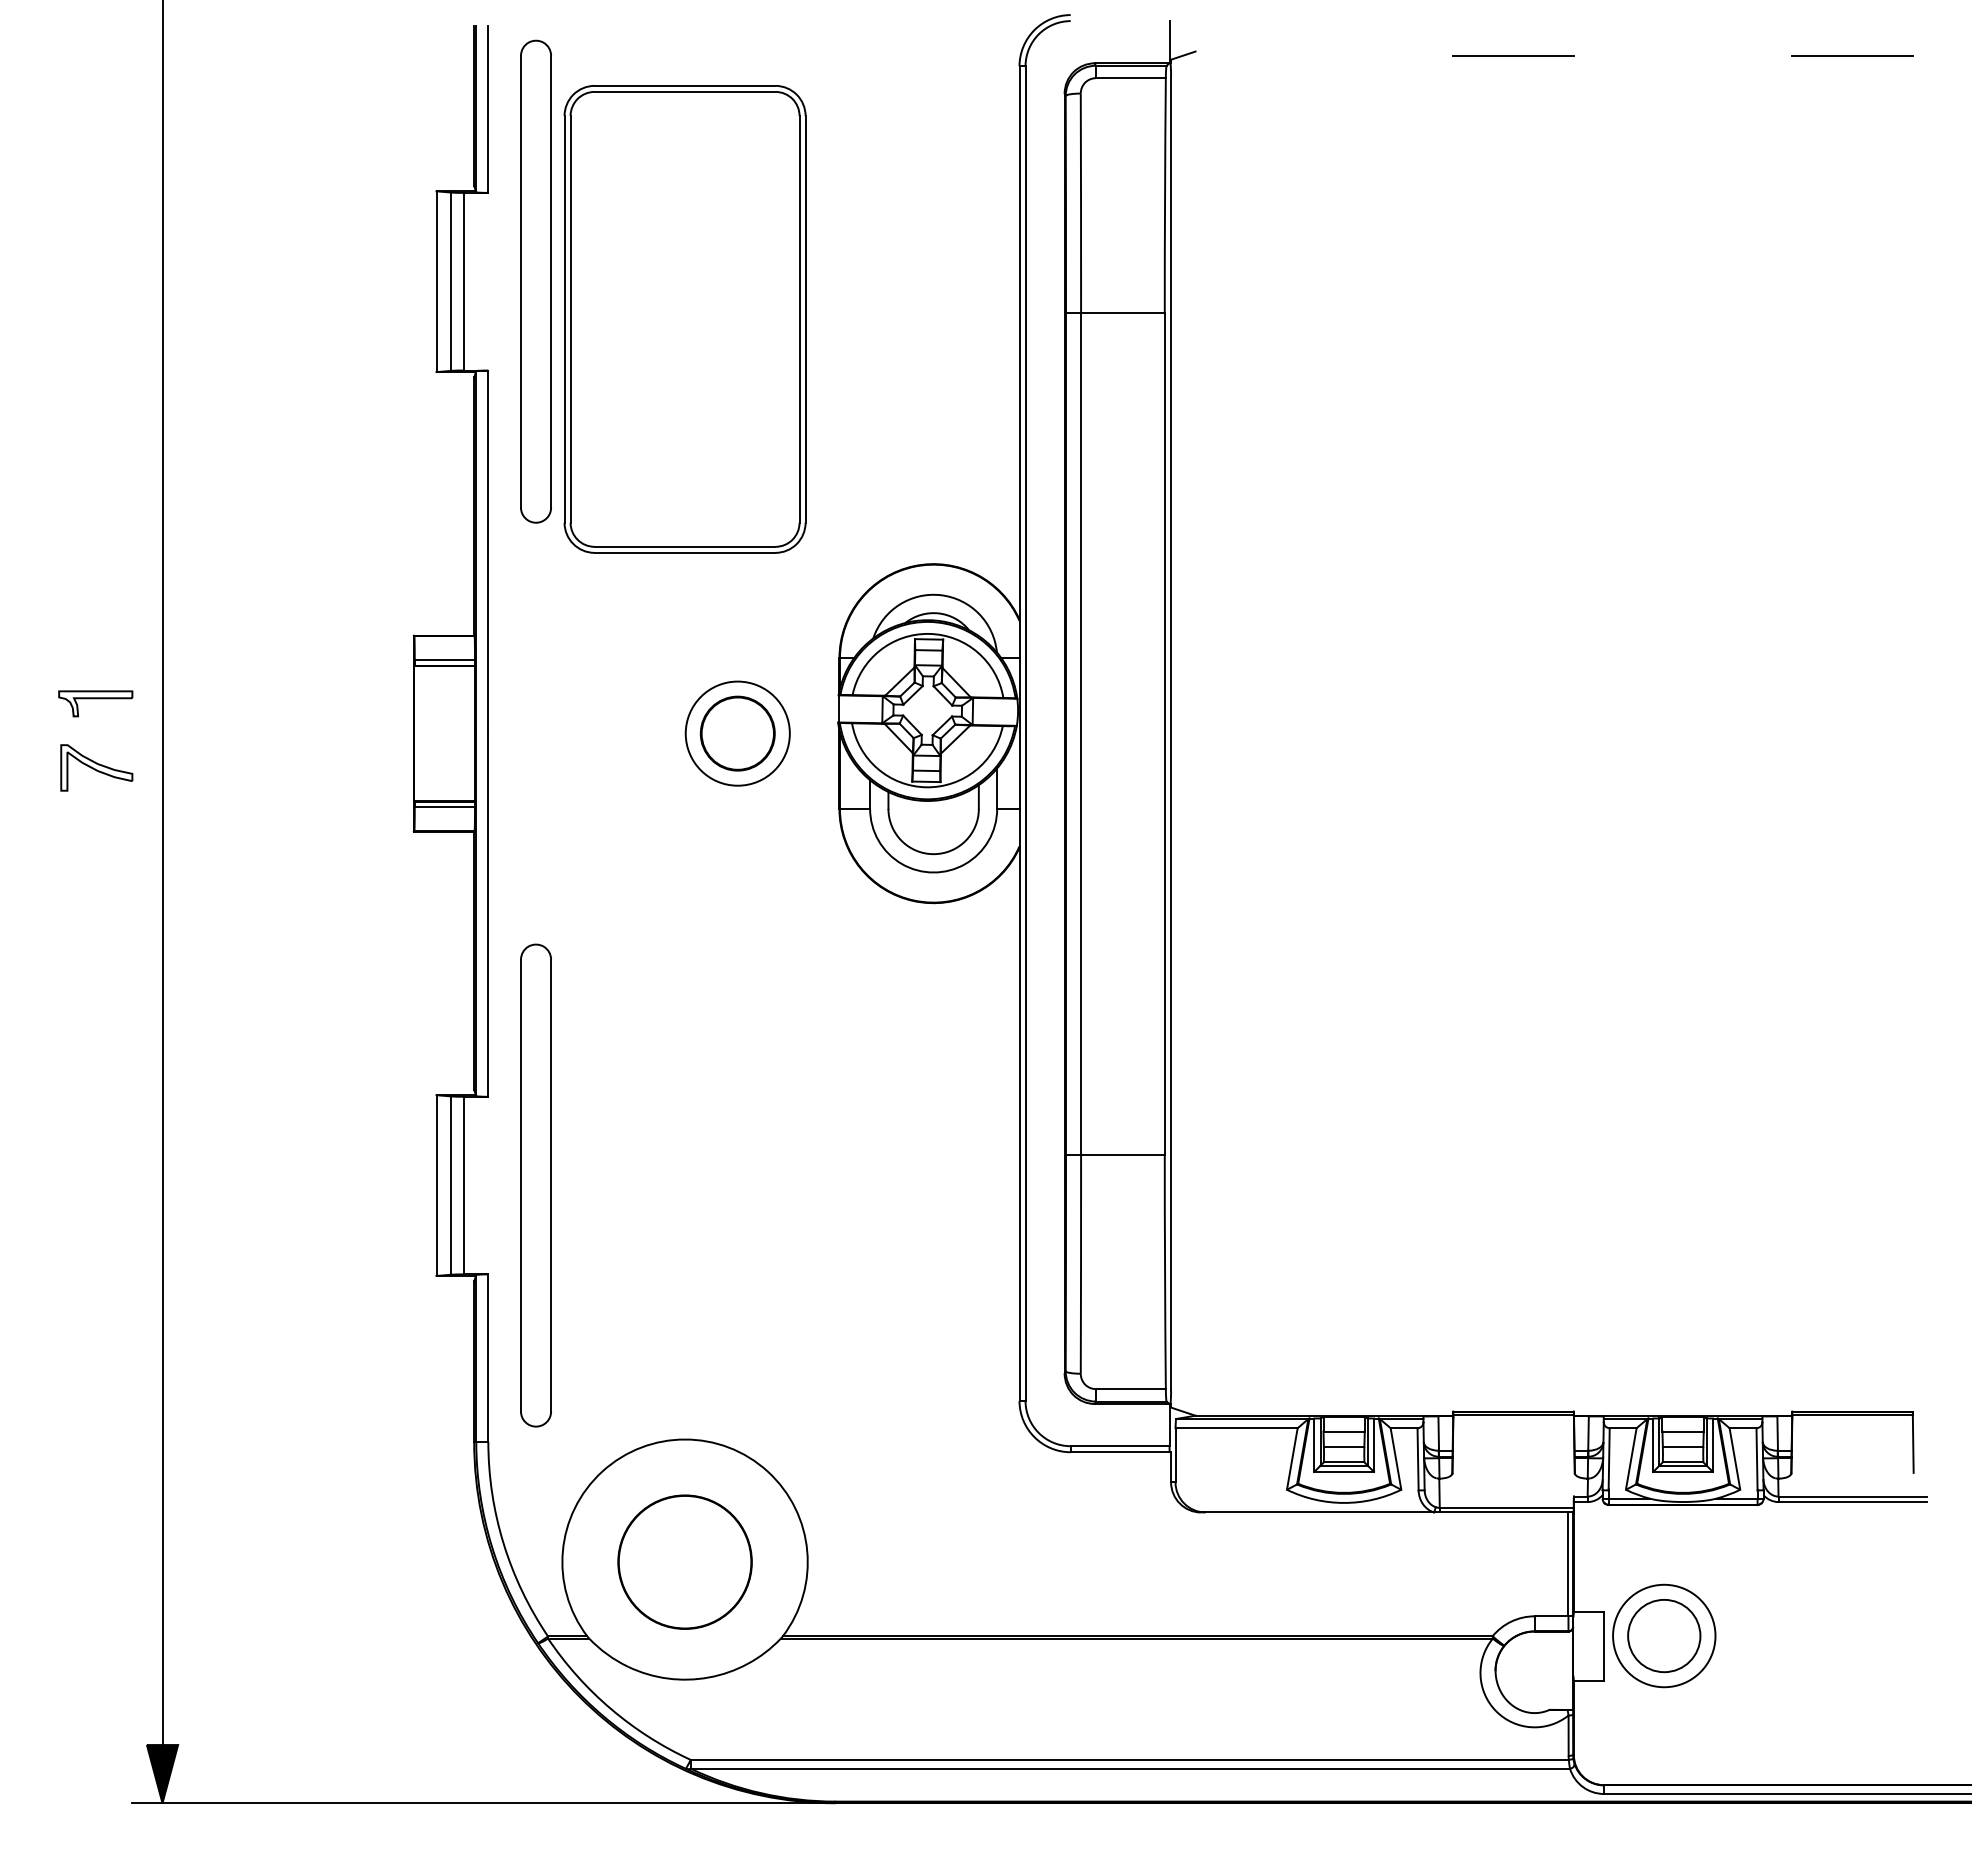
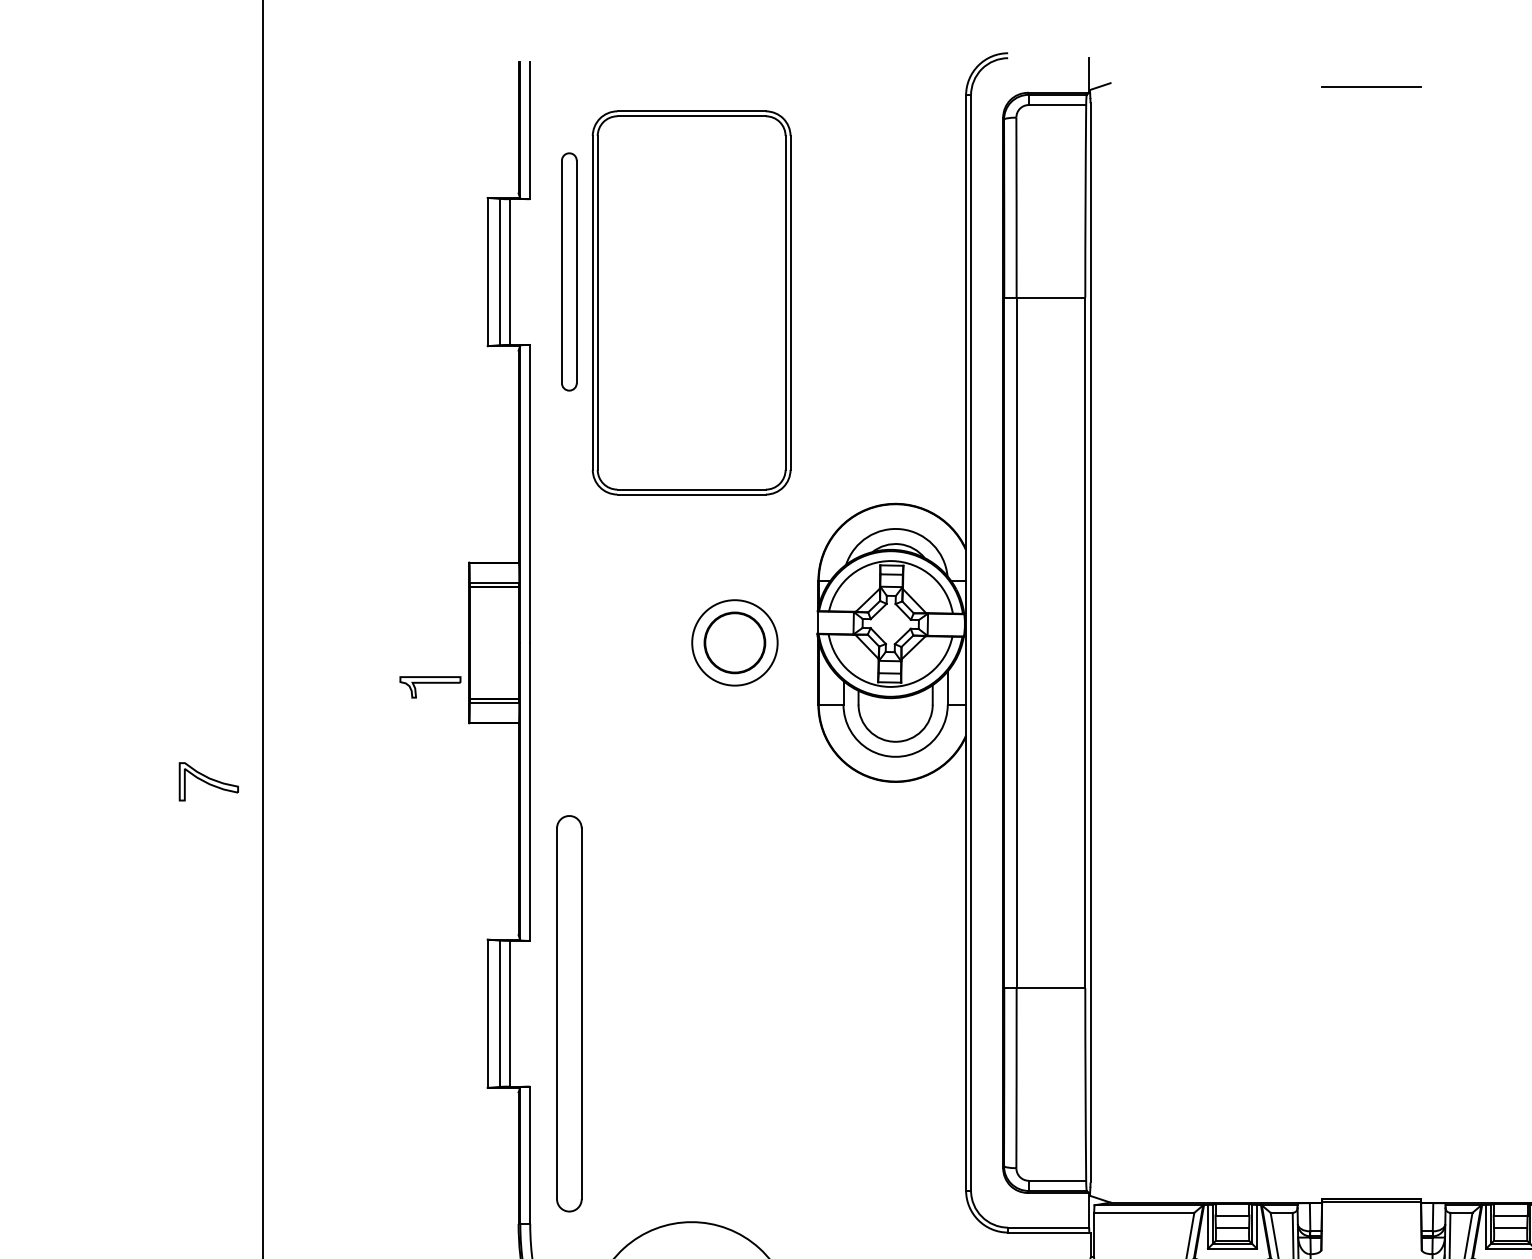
part: (535, 281) -> (568, 271), size x0.6
part: (95, 703) -> (430, 687), moved
part: (96, 767) -> (208, 781), moved

